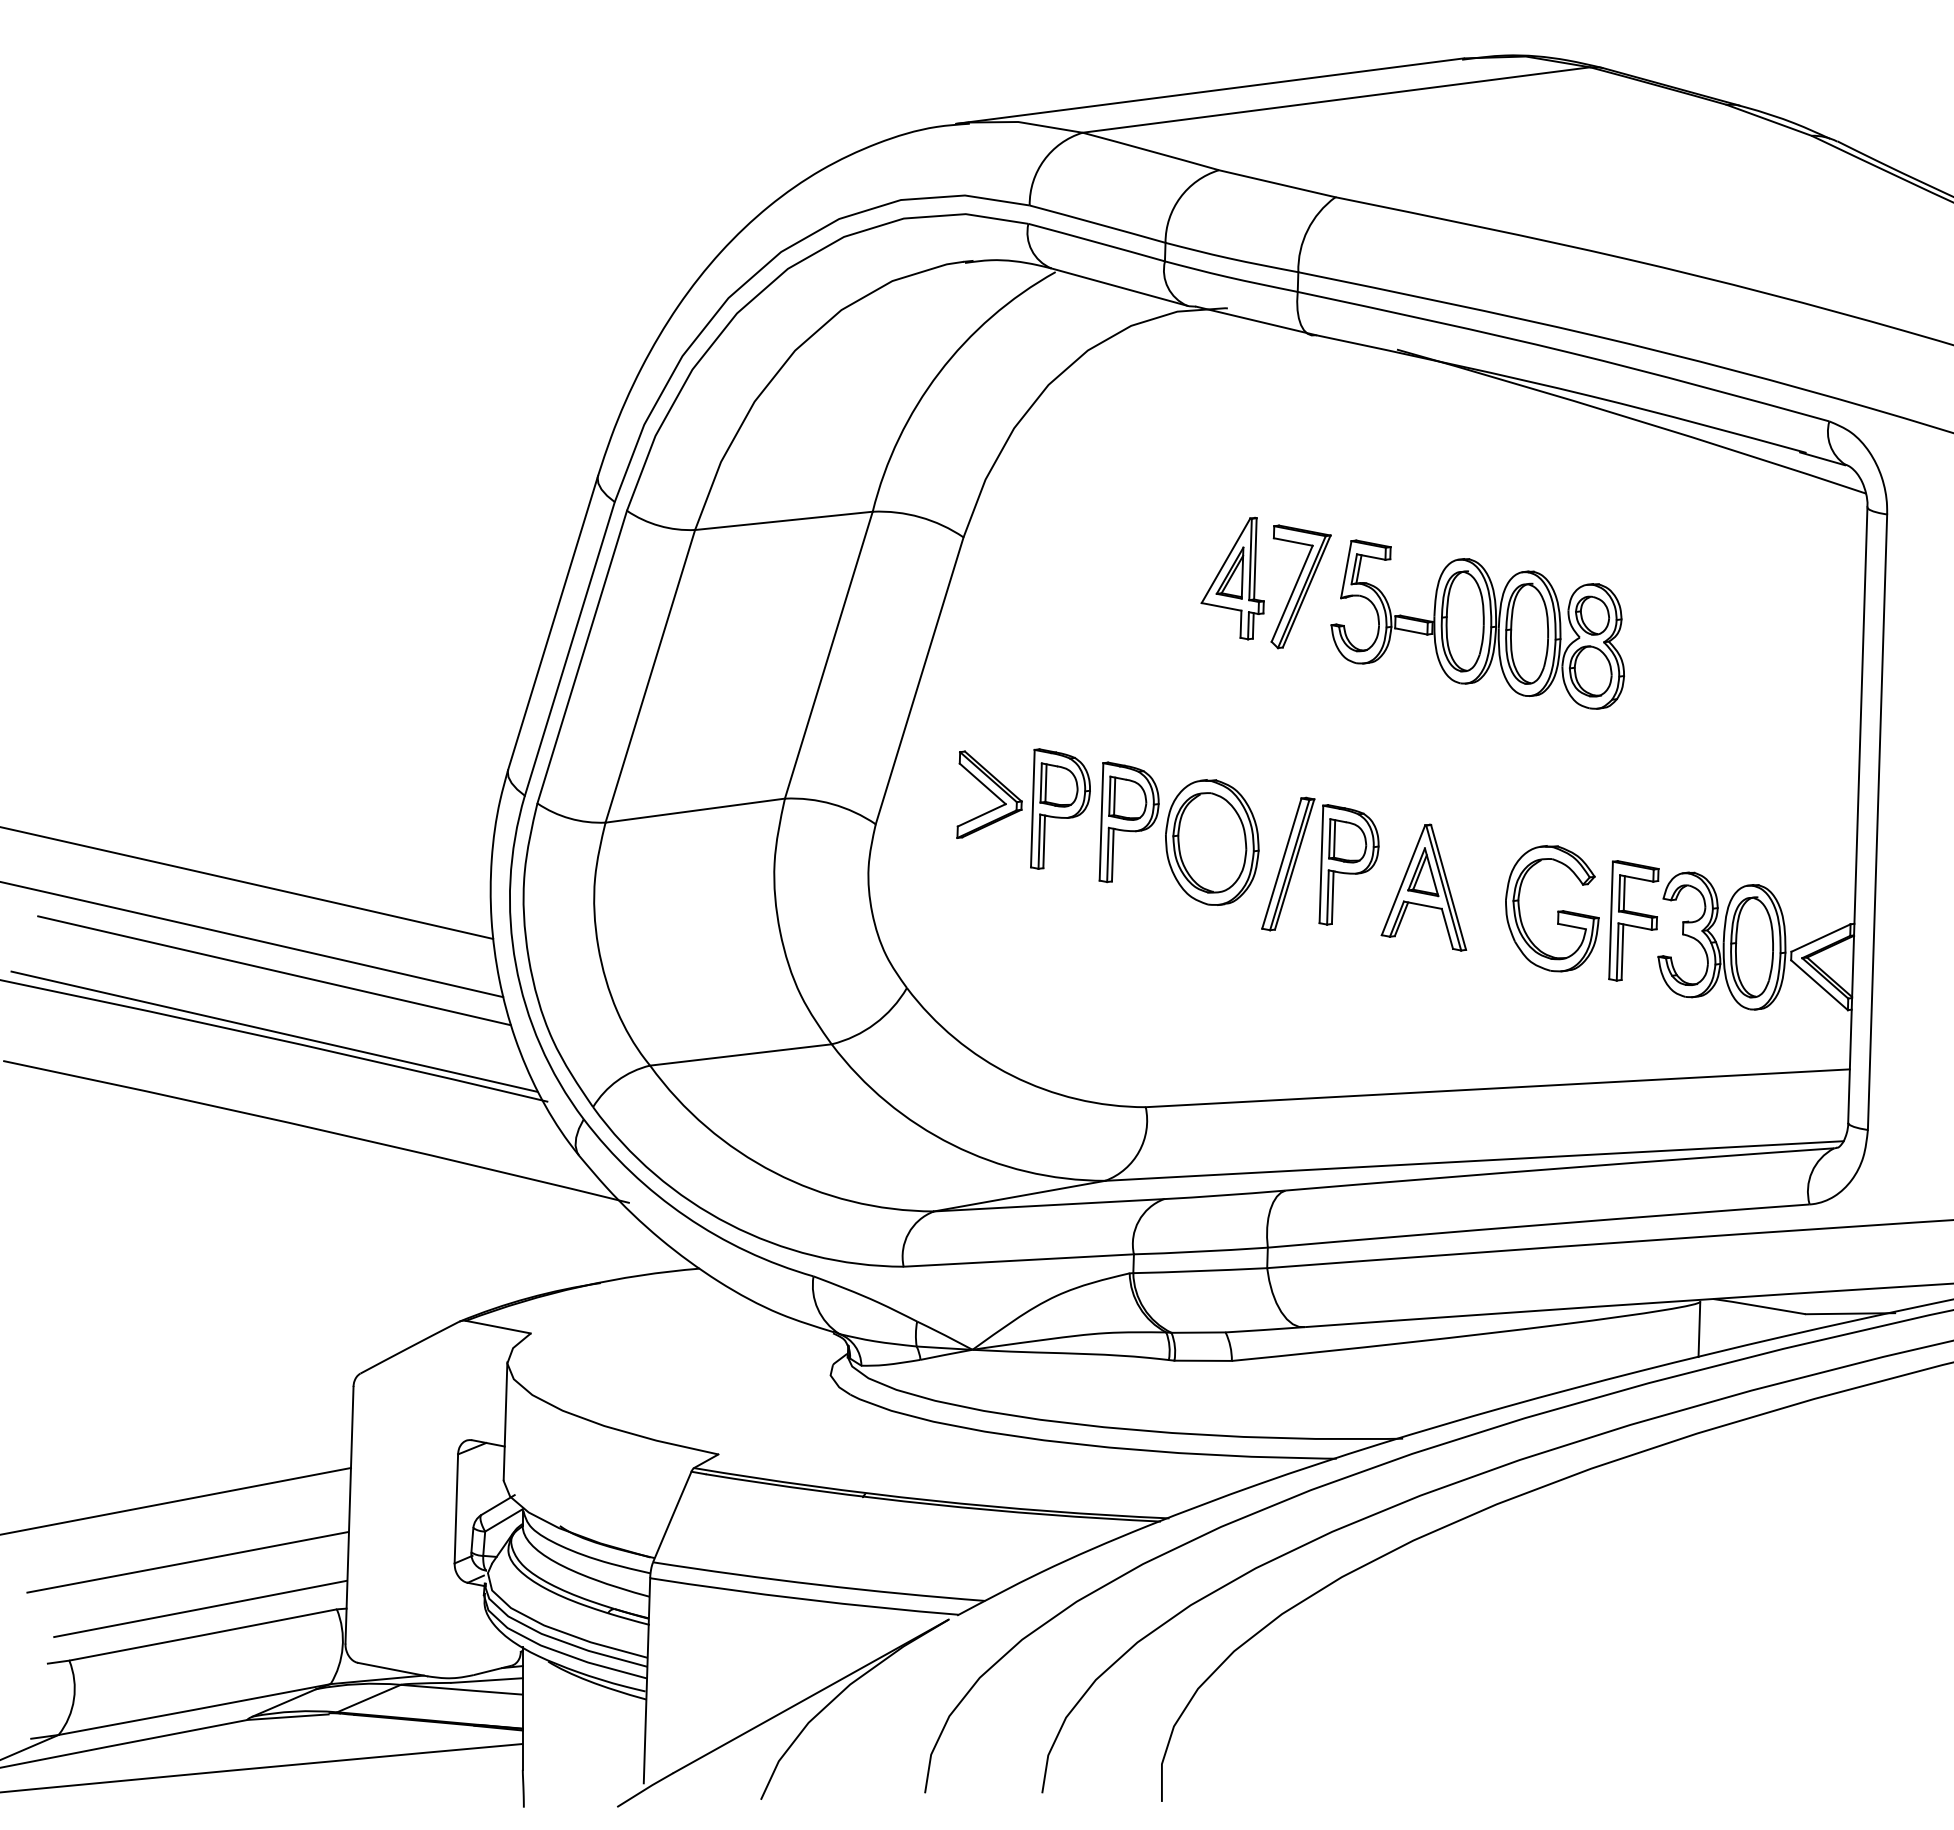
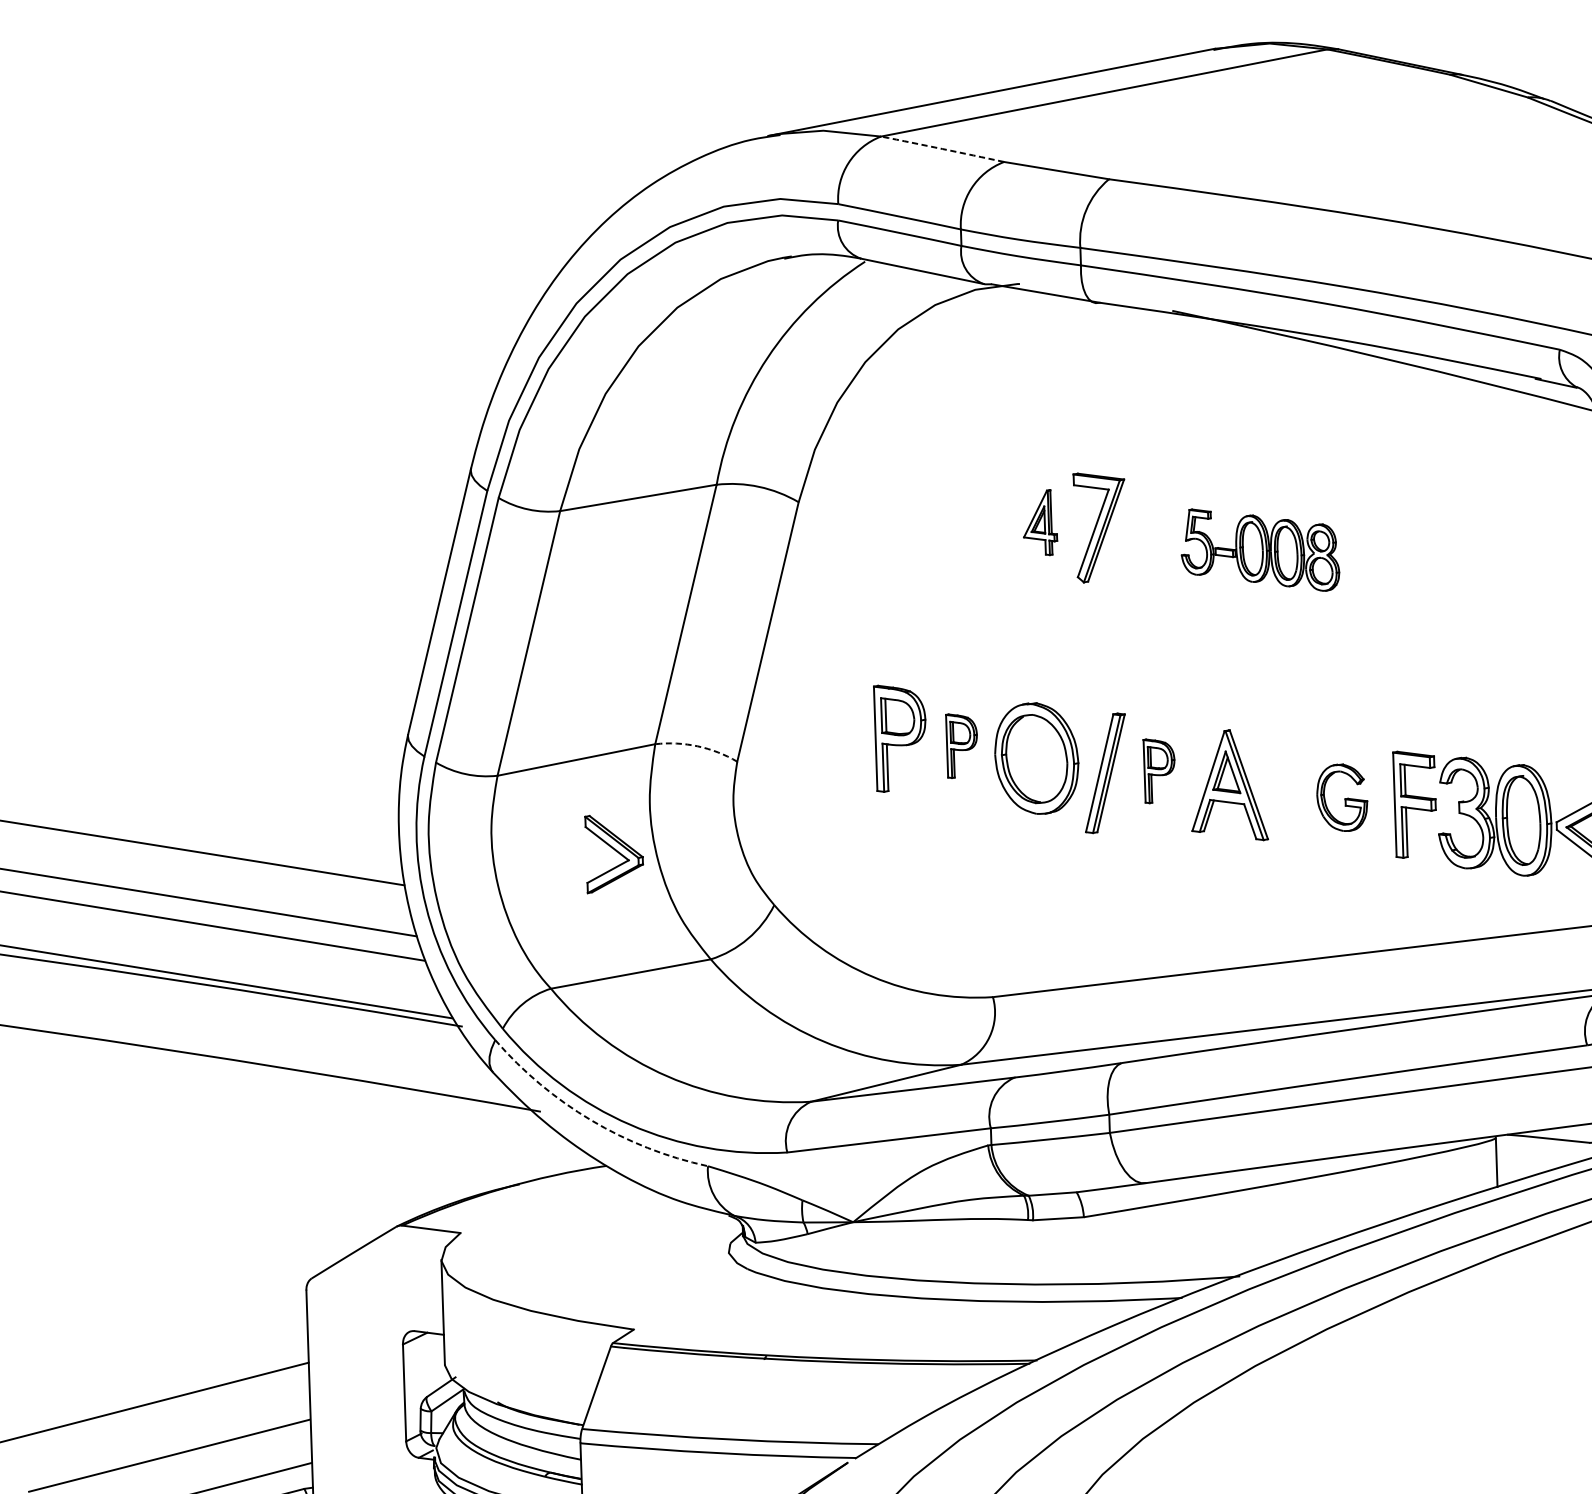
arc: (1150, 151) -> (942, 149), solid -> dashed
part: (1232, 578) -> (1039, 523), size x0.6
part: (1477, 624) -> (1259, 550), size x0.6
part: (989, 794) -> (613, 852), moved
arc: (832, 804) -> (697, 746), solid -> dashed
part: (1128, 822) -> (961, 745), size x0.6
part: (1348, 864) -> (1158, 770), size x0.6
part: (1552, 908) -> (1342, 797), size x0.6
arc: (685, 1216) -> (591, 1120), solid -> dashed

